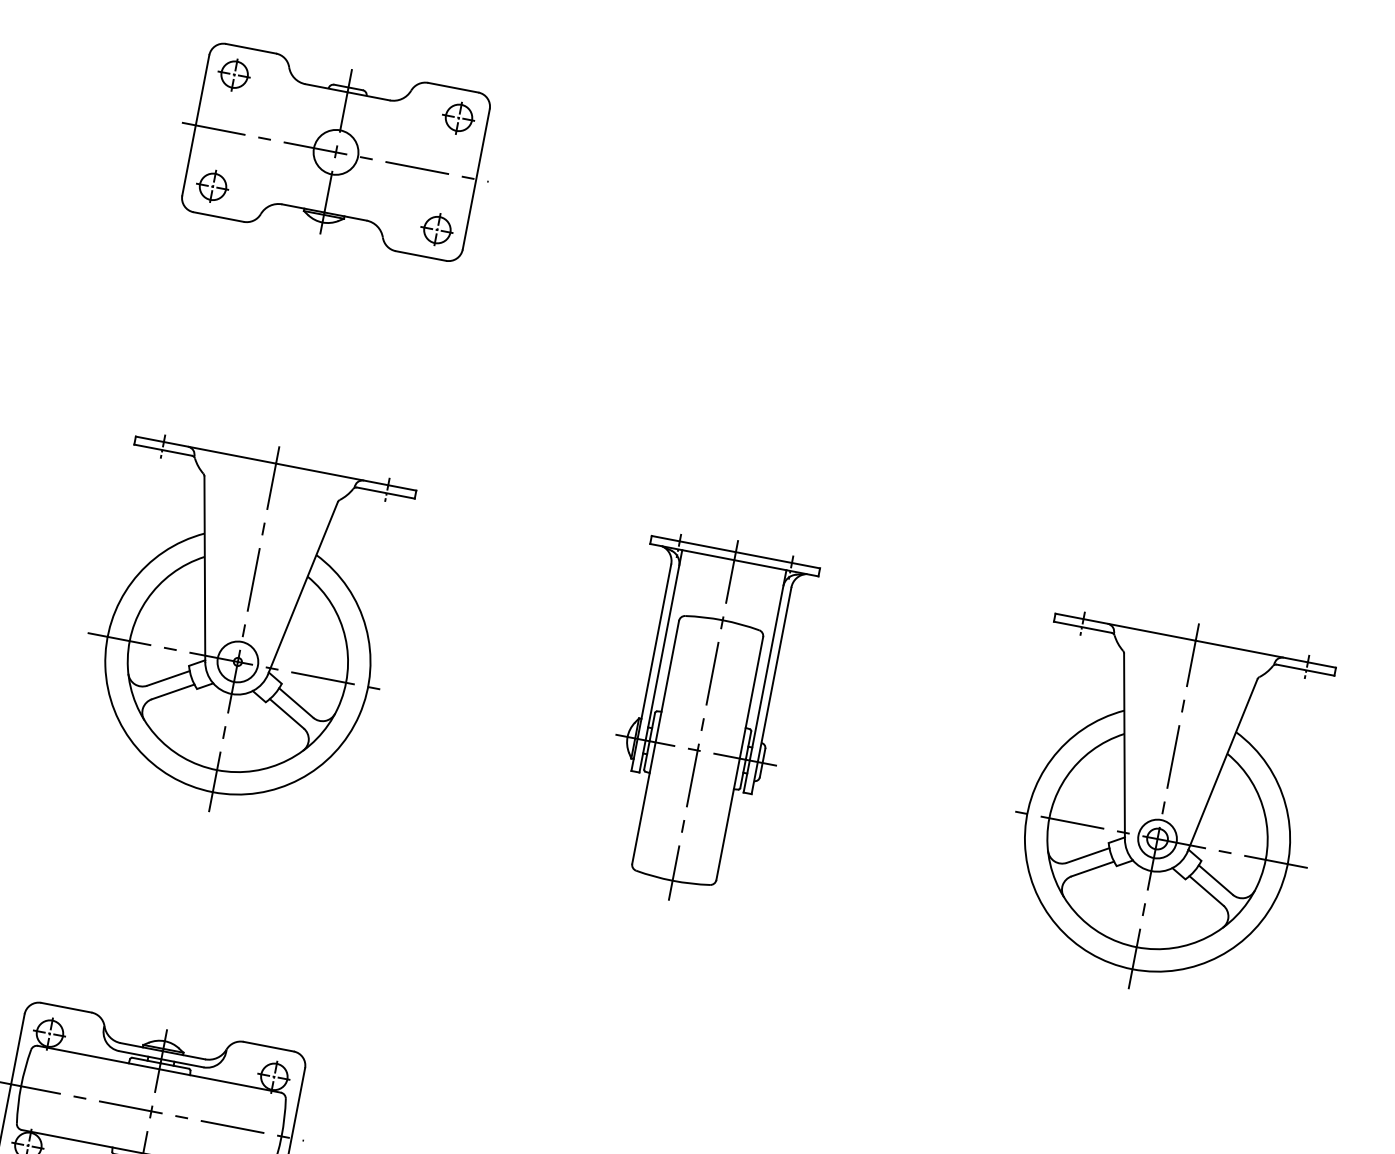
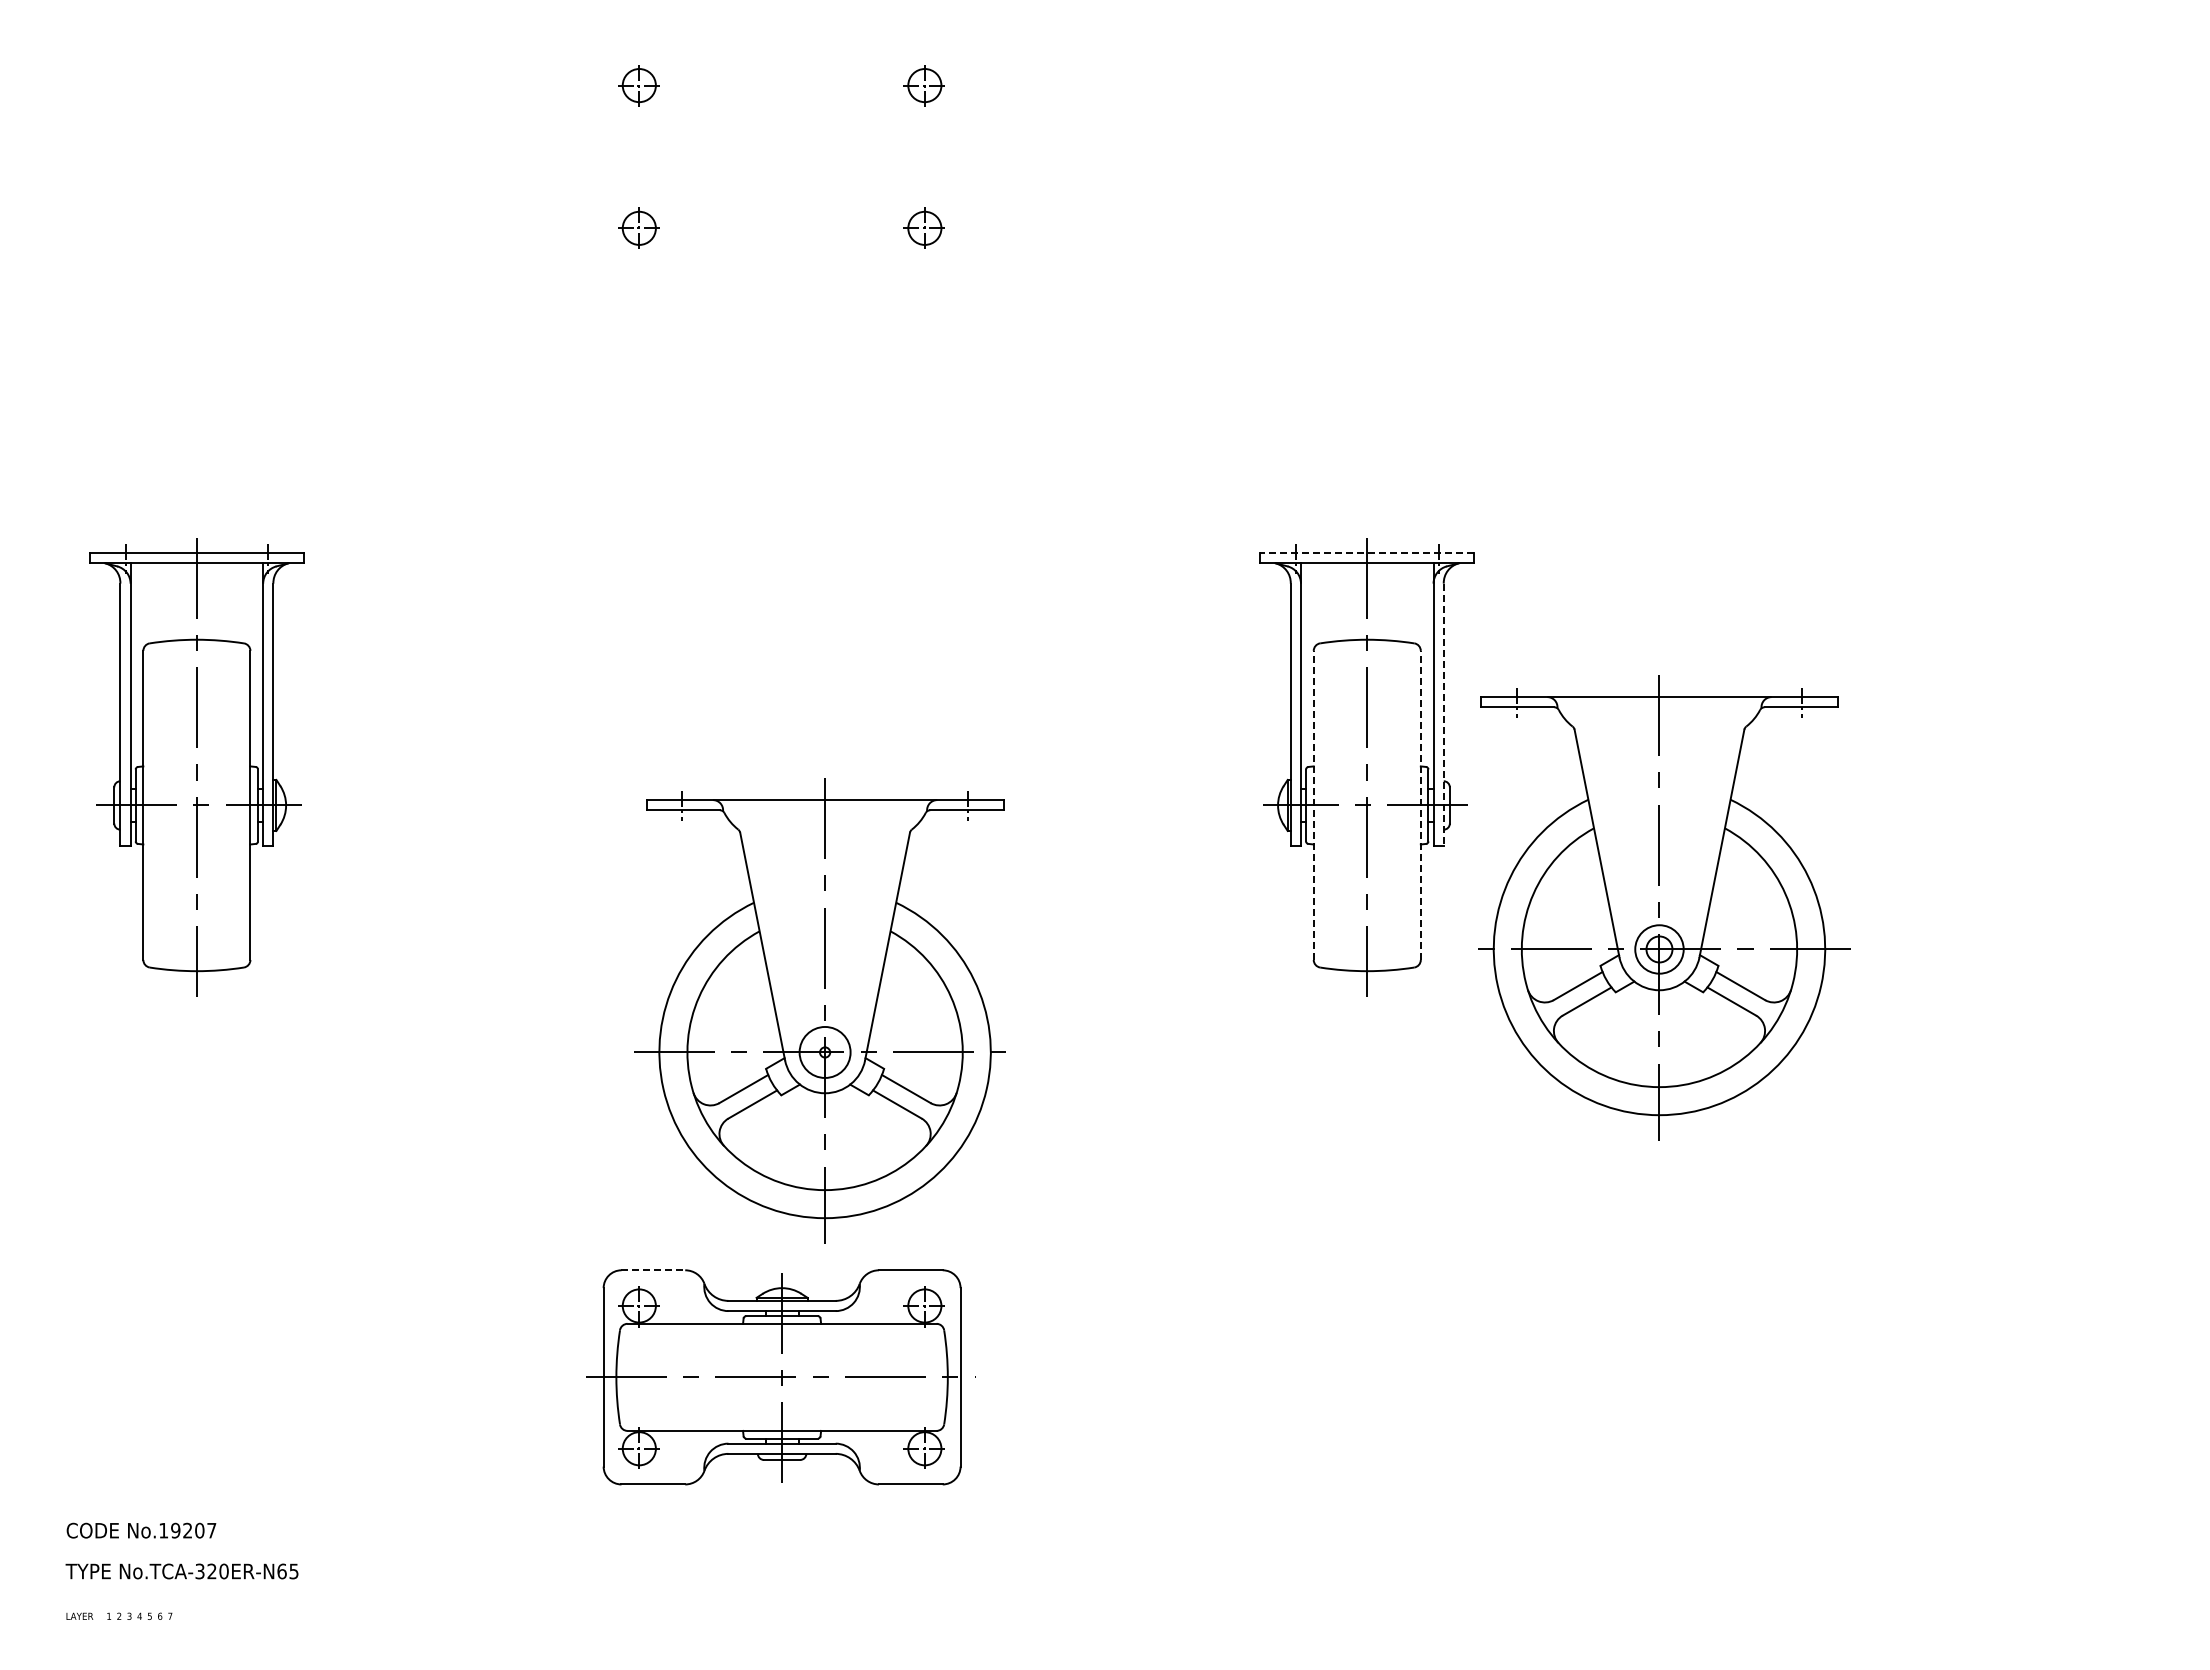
part: (334, 151) -> (780, 156), removed
line: (735, 552) -> (1366, 553), solid -> dashed
part: (239, 628) -> (819, 1010), moved
line: (771, 691) -> (1443, 715), solid -> dashed
line: (655, 742) -> (1313, 805), solid -> dashed
line: (739, 758) -> (1420, 805), solid -> dashed
part: (1167, 806) -> (1664, 907), moved
line: (66, 1007) -> (653, 1270), solid -> dashed

